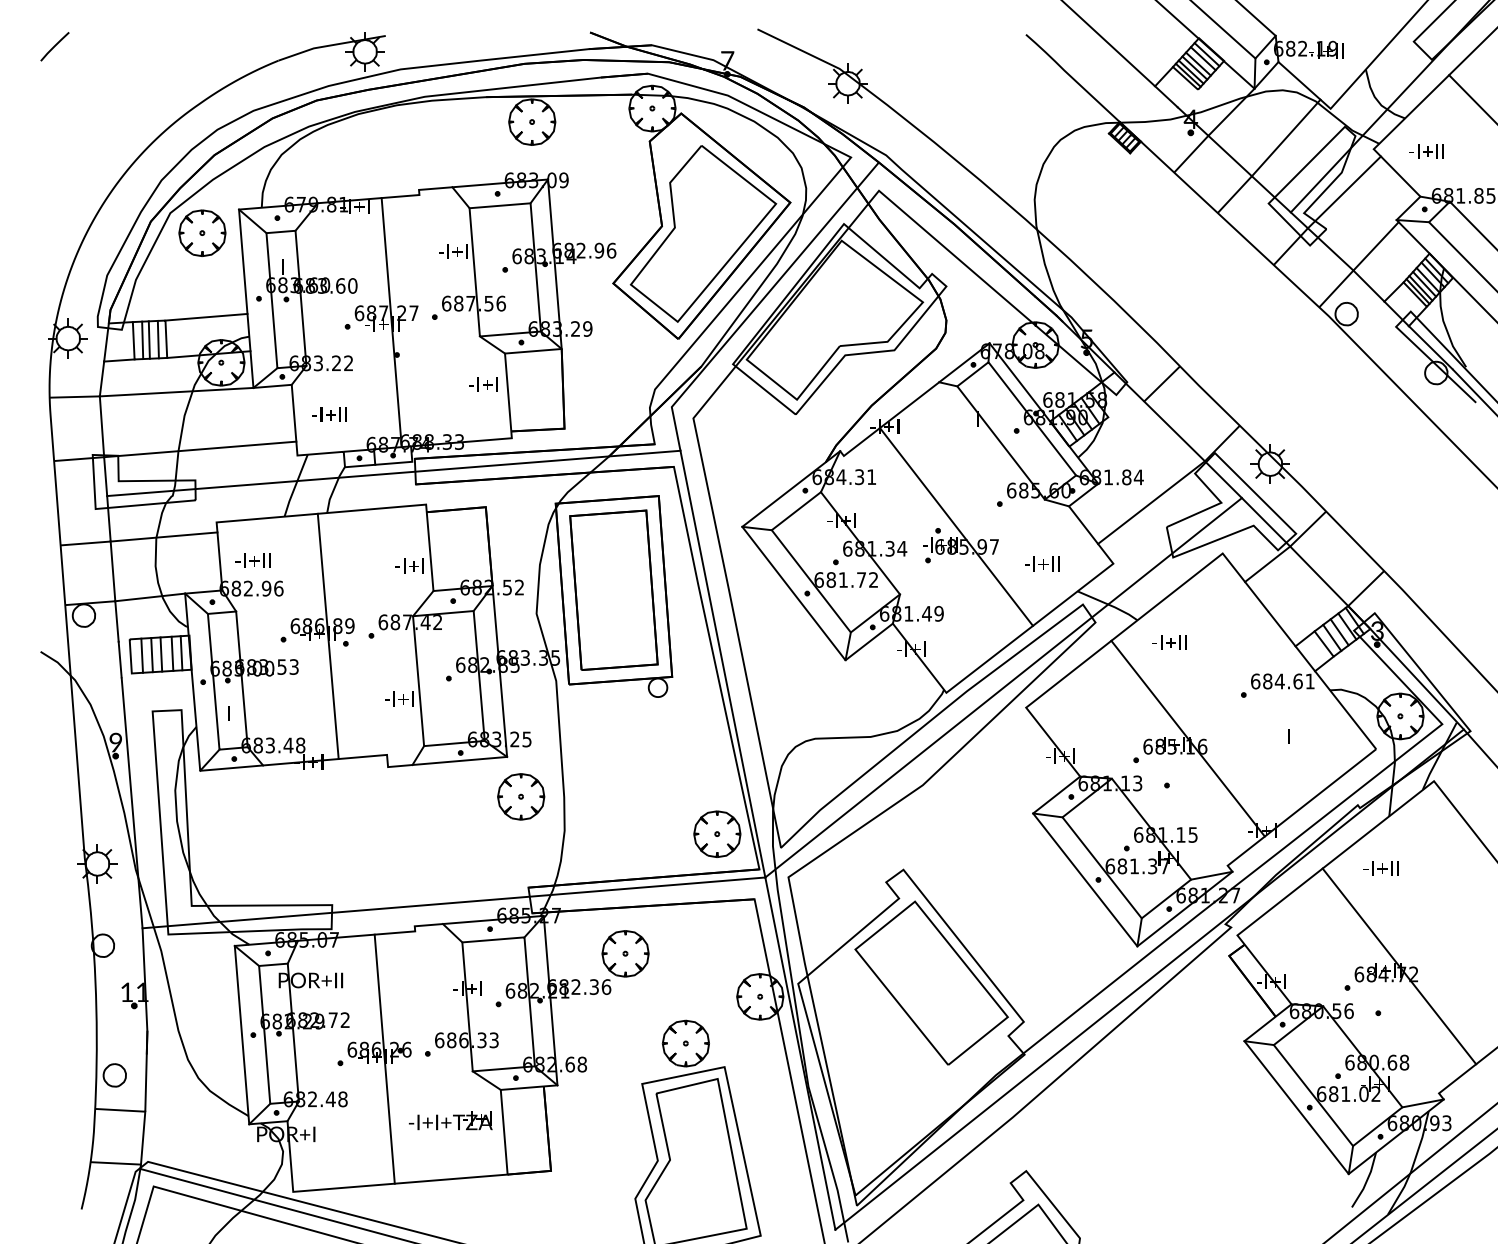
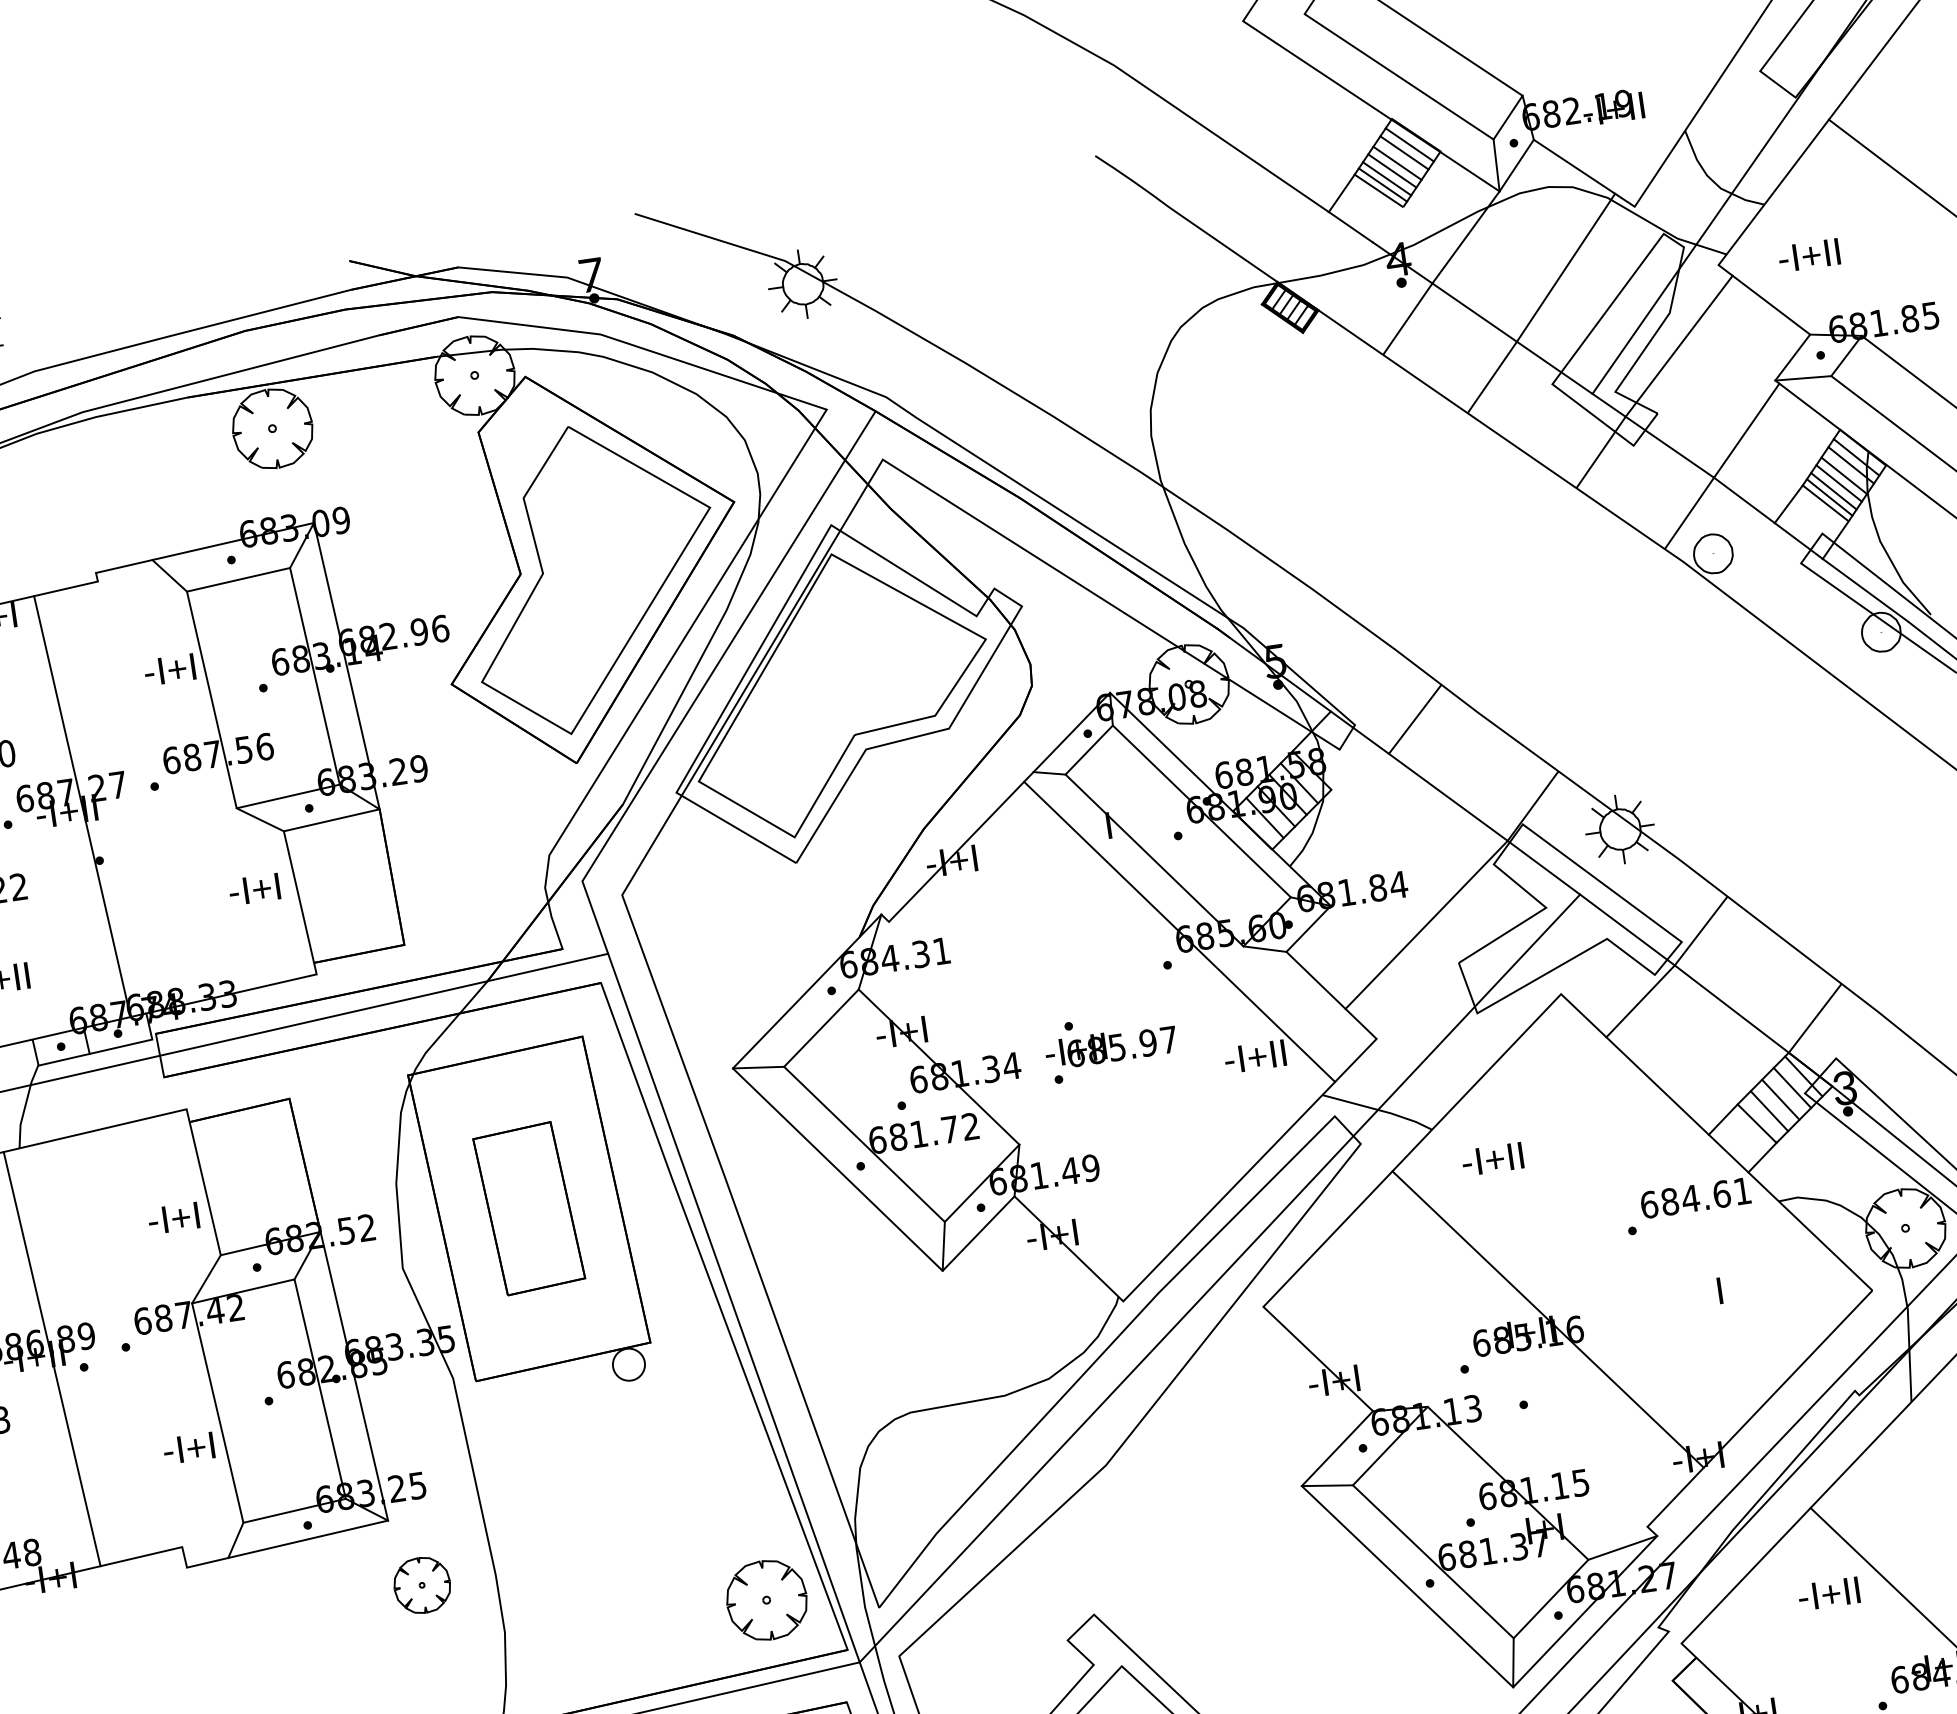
line: (956, 526) -> (1179, 931), moved
part: (613, 589) -> (528, 1207), size x0.6
part: (521, 796) -> (422, 1584), size x0.7
text: (1380, 868) -> (1828, 1594), moved

